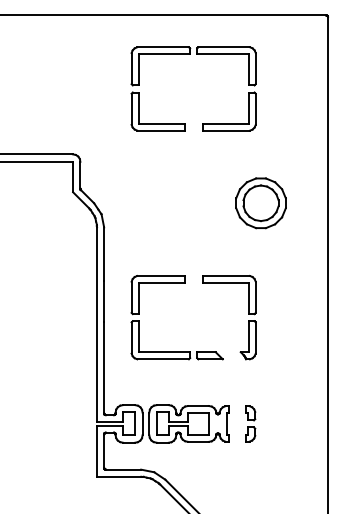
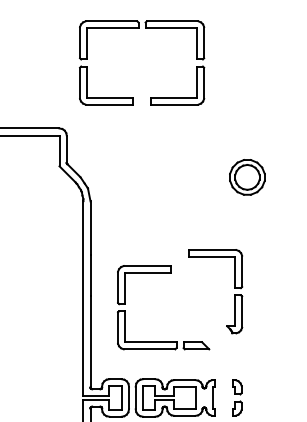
part: (190, 54) -> (138, 28), moved
part: (260, 203) -> (246, 177), size x0.7
part: (176, 283) -> (162, 273), moved

